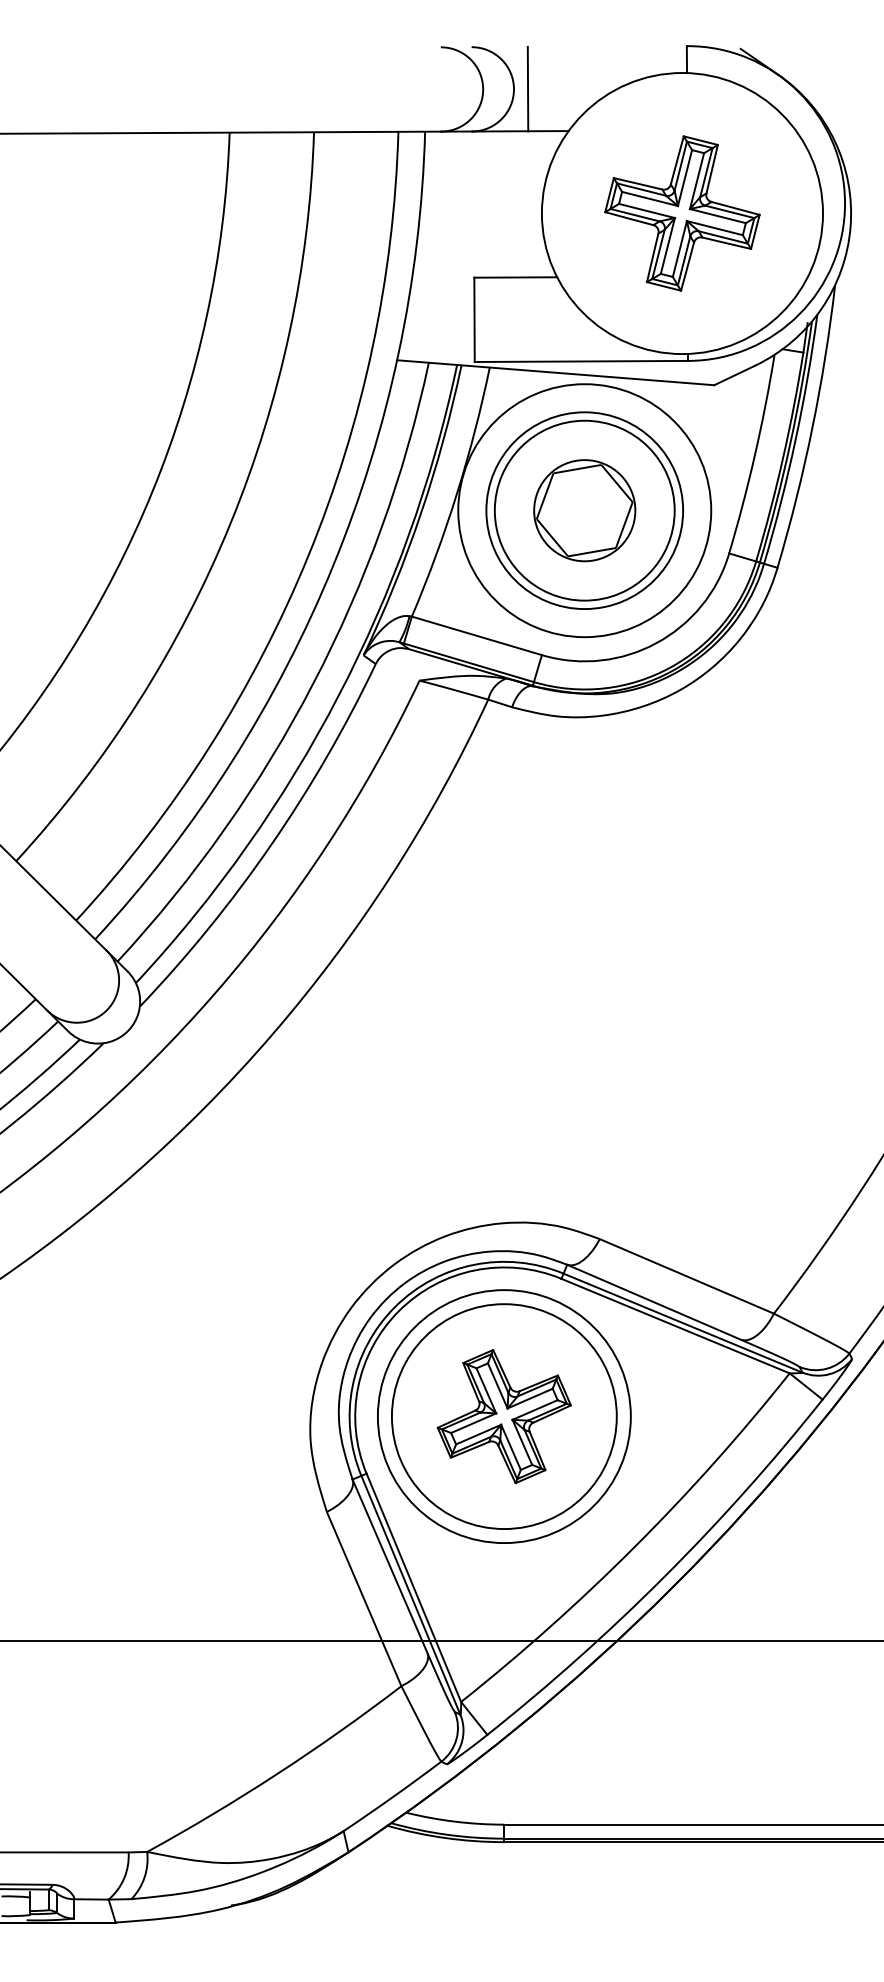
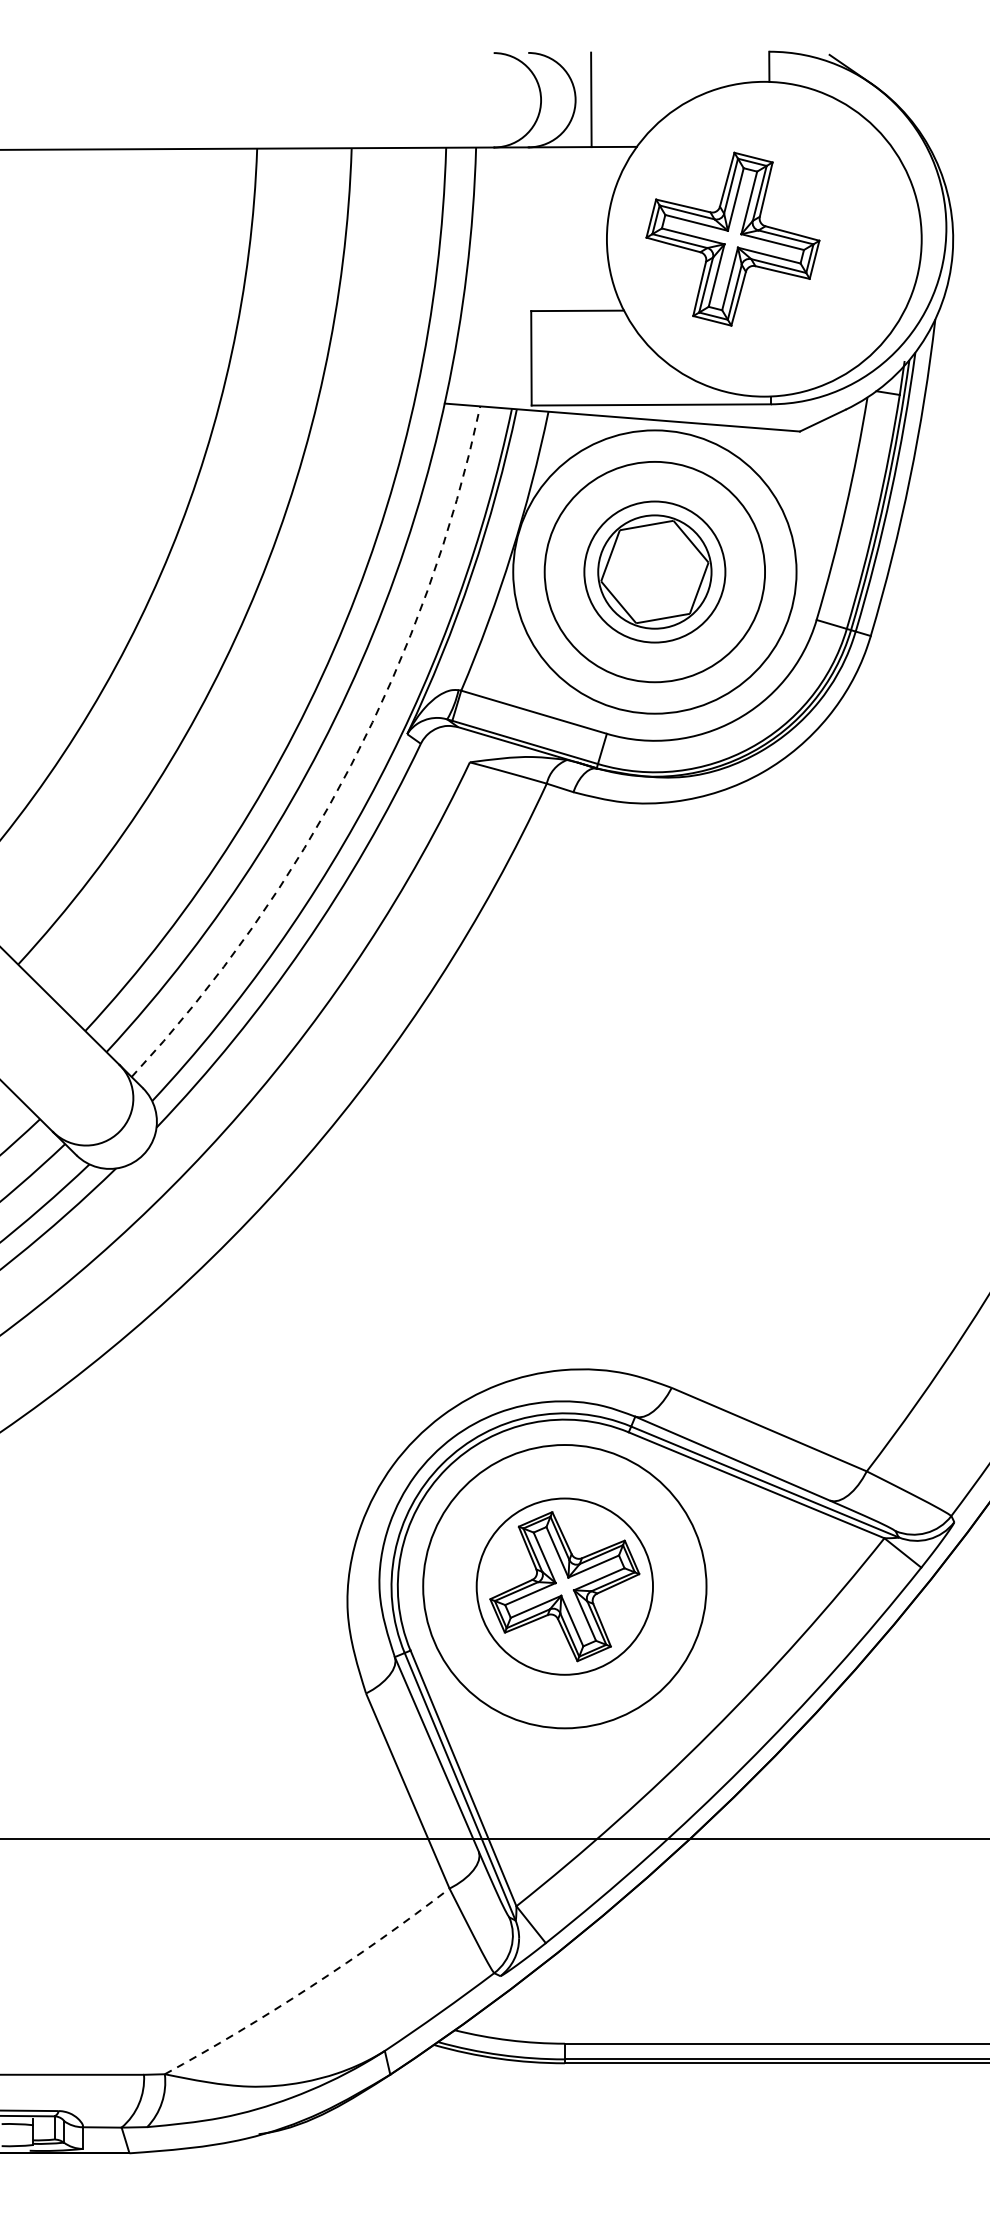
part: (682, 213) -> (733, 239), moved
circle: (584, 510) -> (654, 571), size x0.7
arc: (313, 683) -> (351, 765), solid -> dashed
circle: (503, 1416) -> (563, 1586), size x0.7
arc: (277, 1773) -> (310, 1986), solid -> dashed

